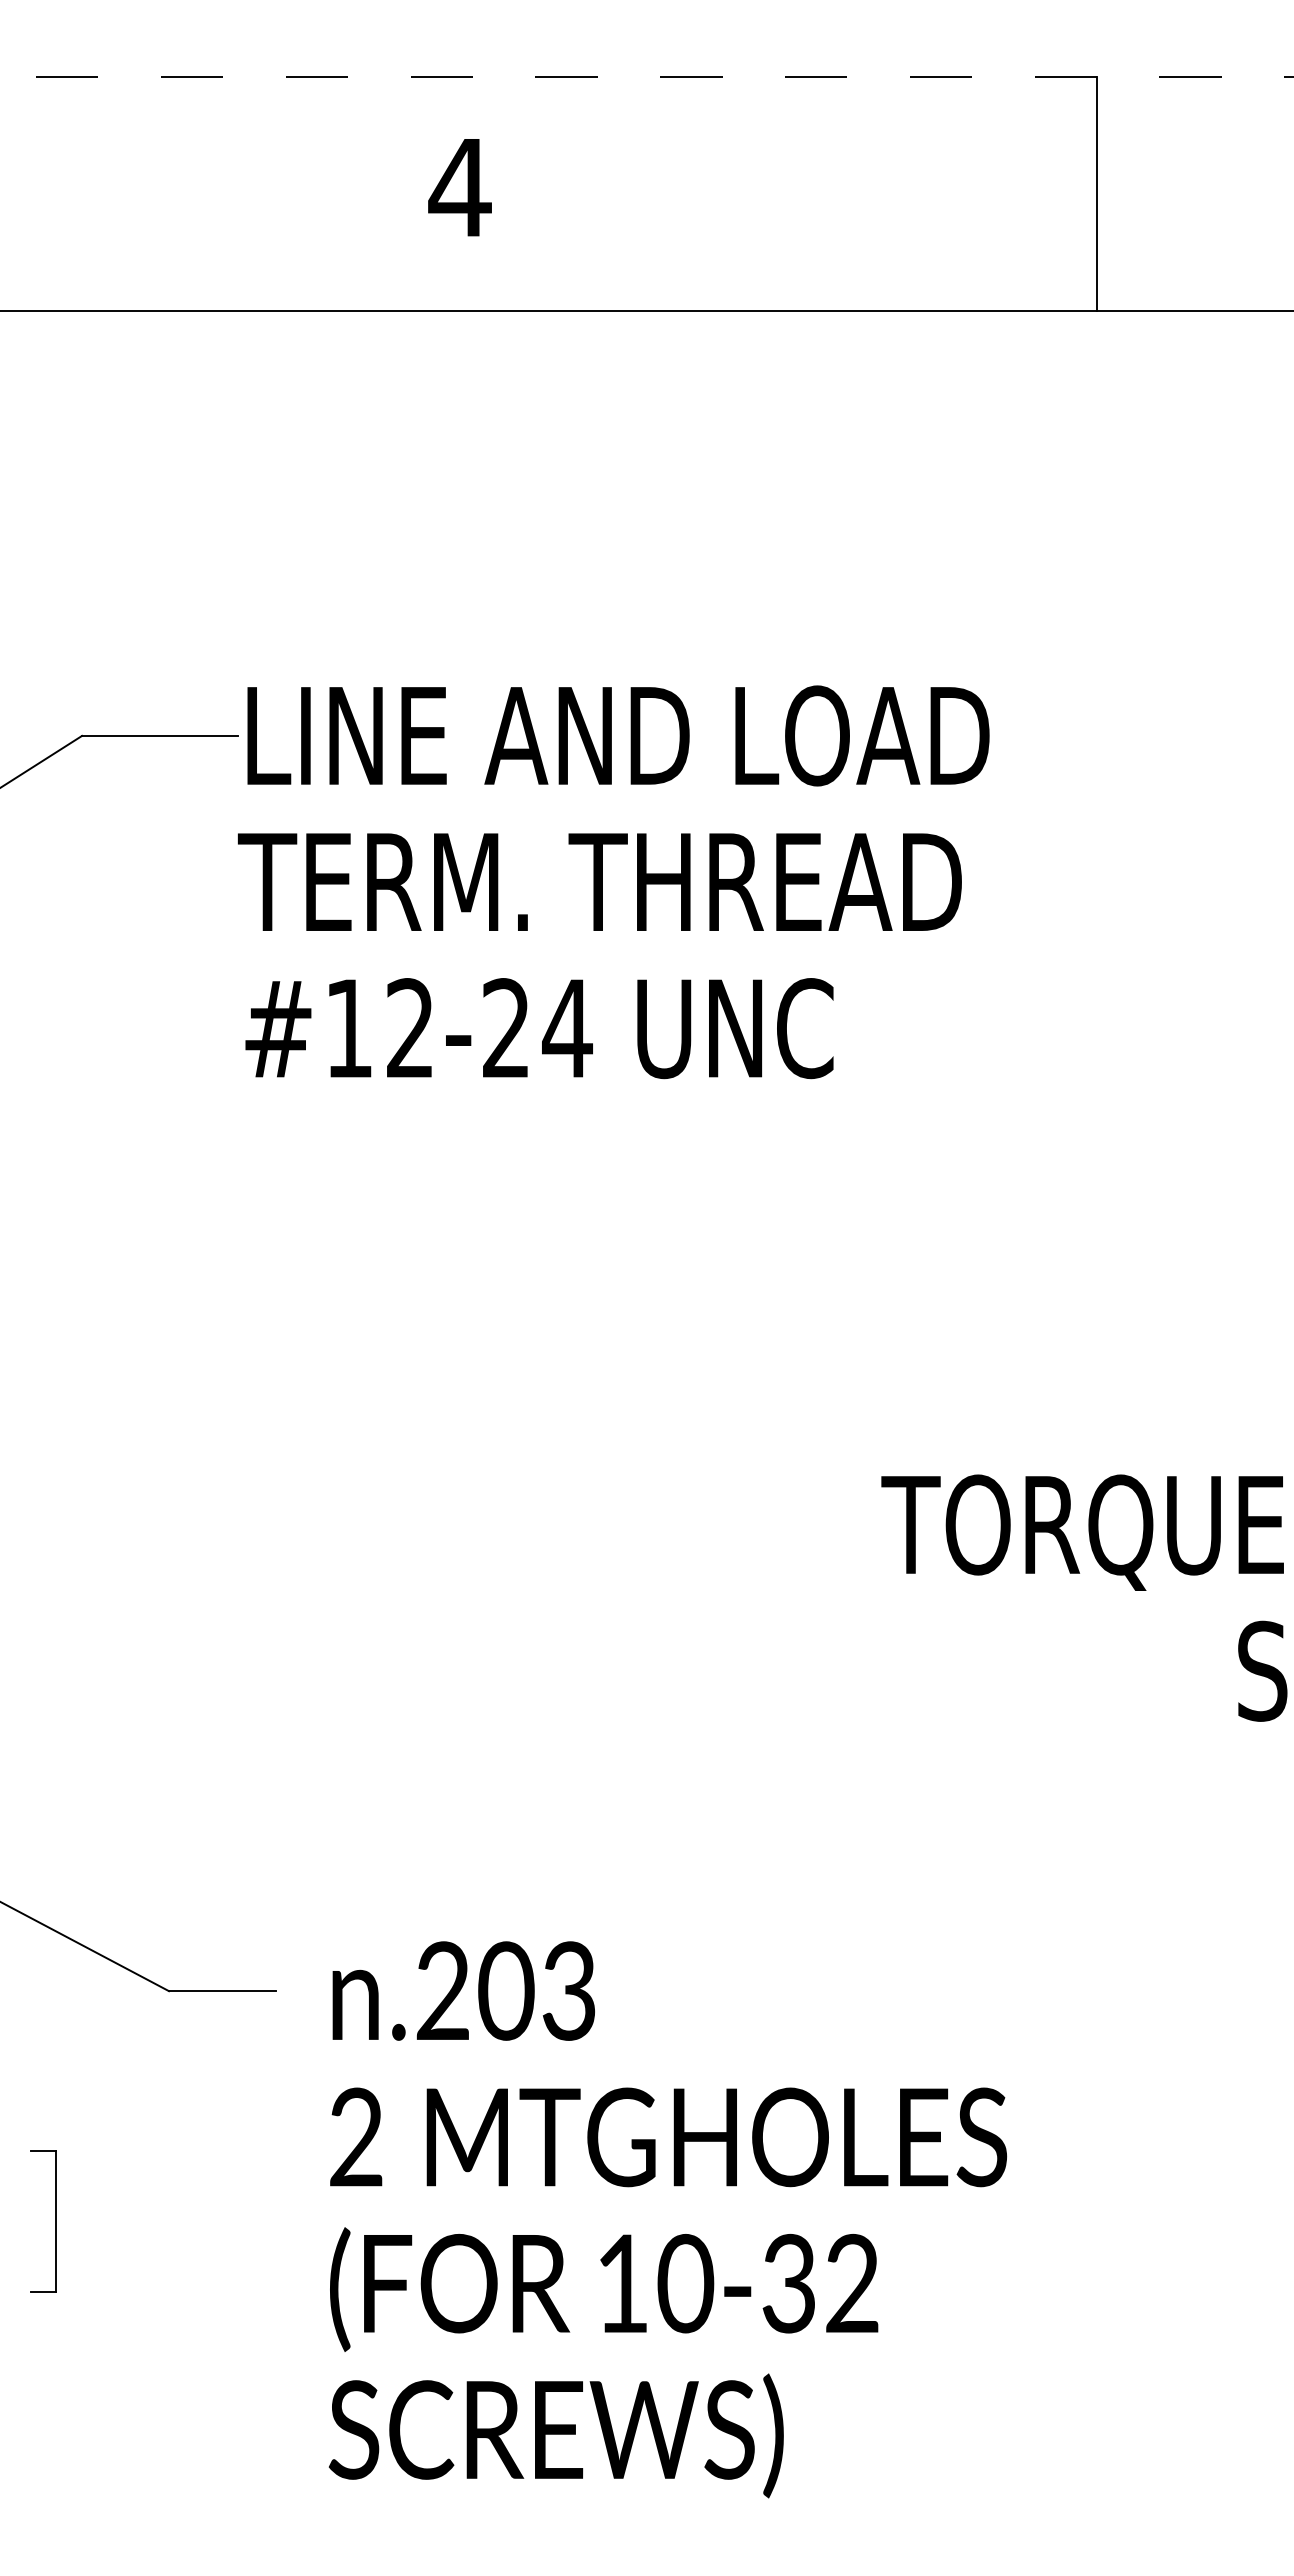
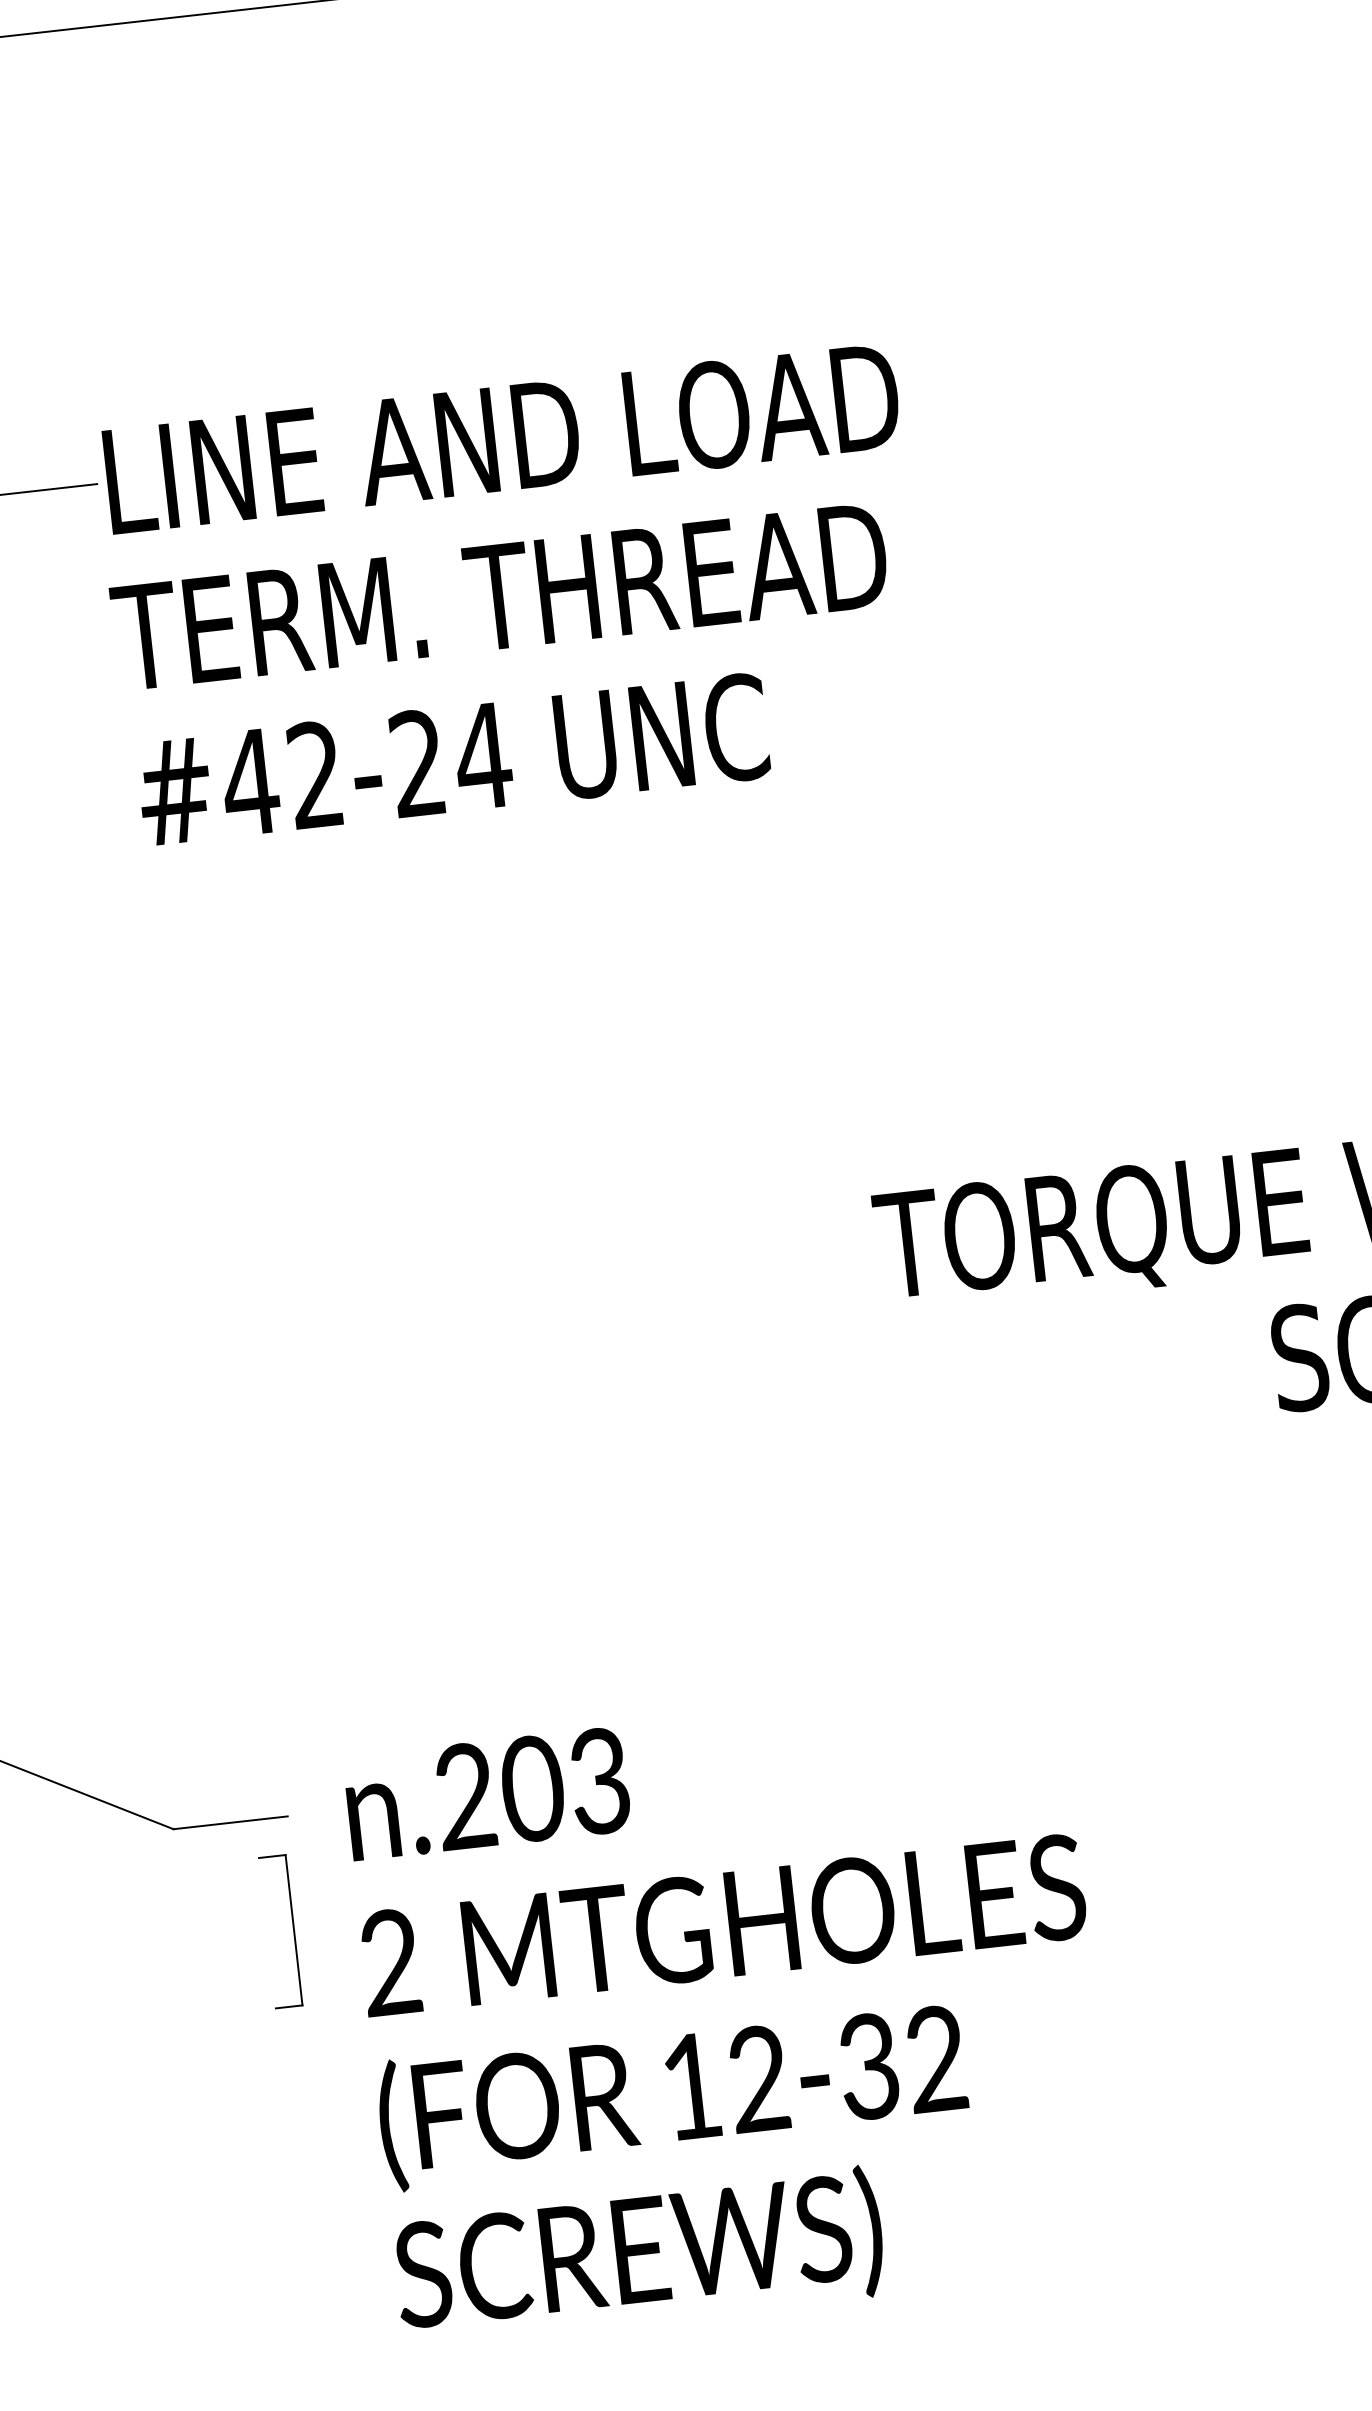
text: (348, 1028) -> (249, 782), #12-24 -> #42-24
part: (55, 2221) -> (293, 1930), moved
text: (685, 2283) -> (758, 2078), 10-32 -> 12-32

